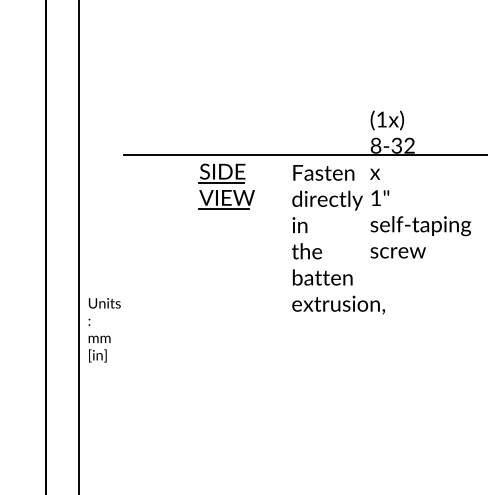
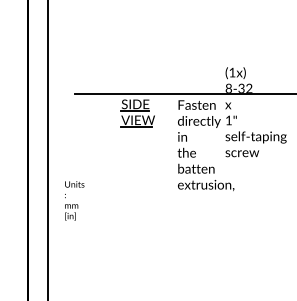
text: (104, 329) -> (74, 200), moved

